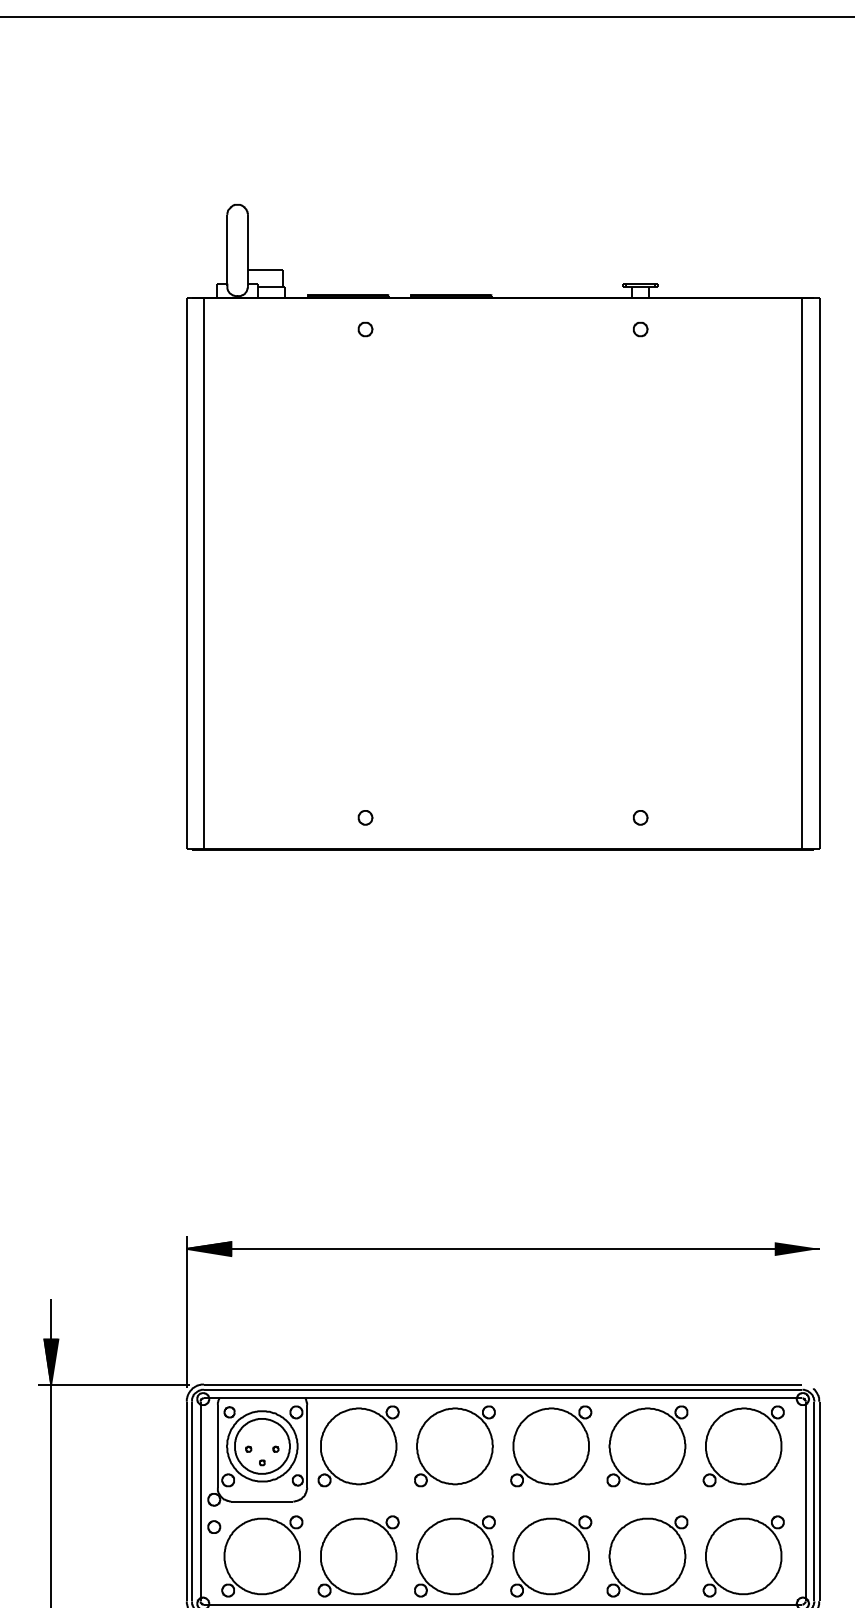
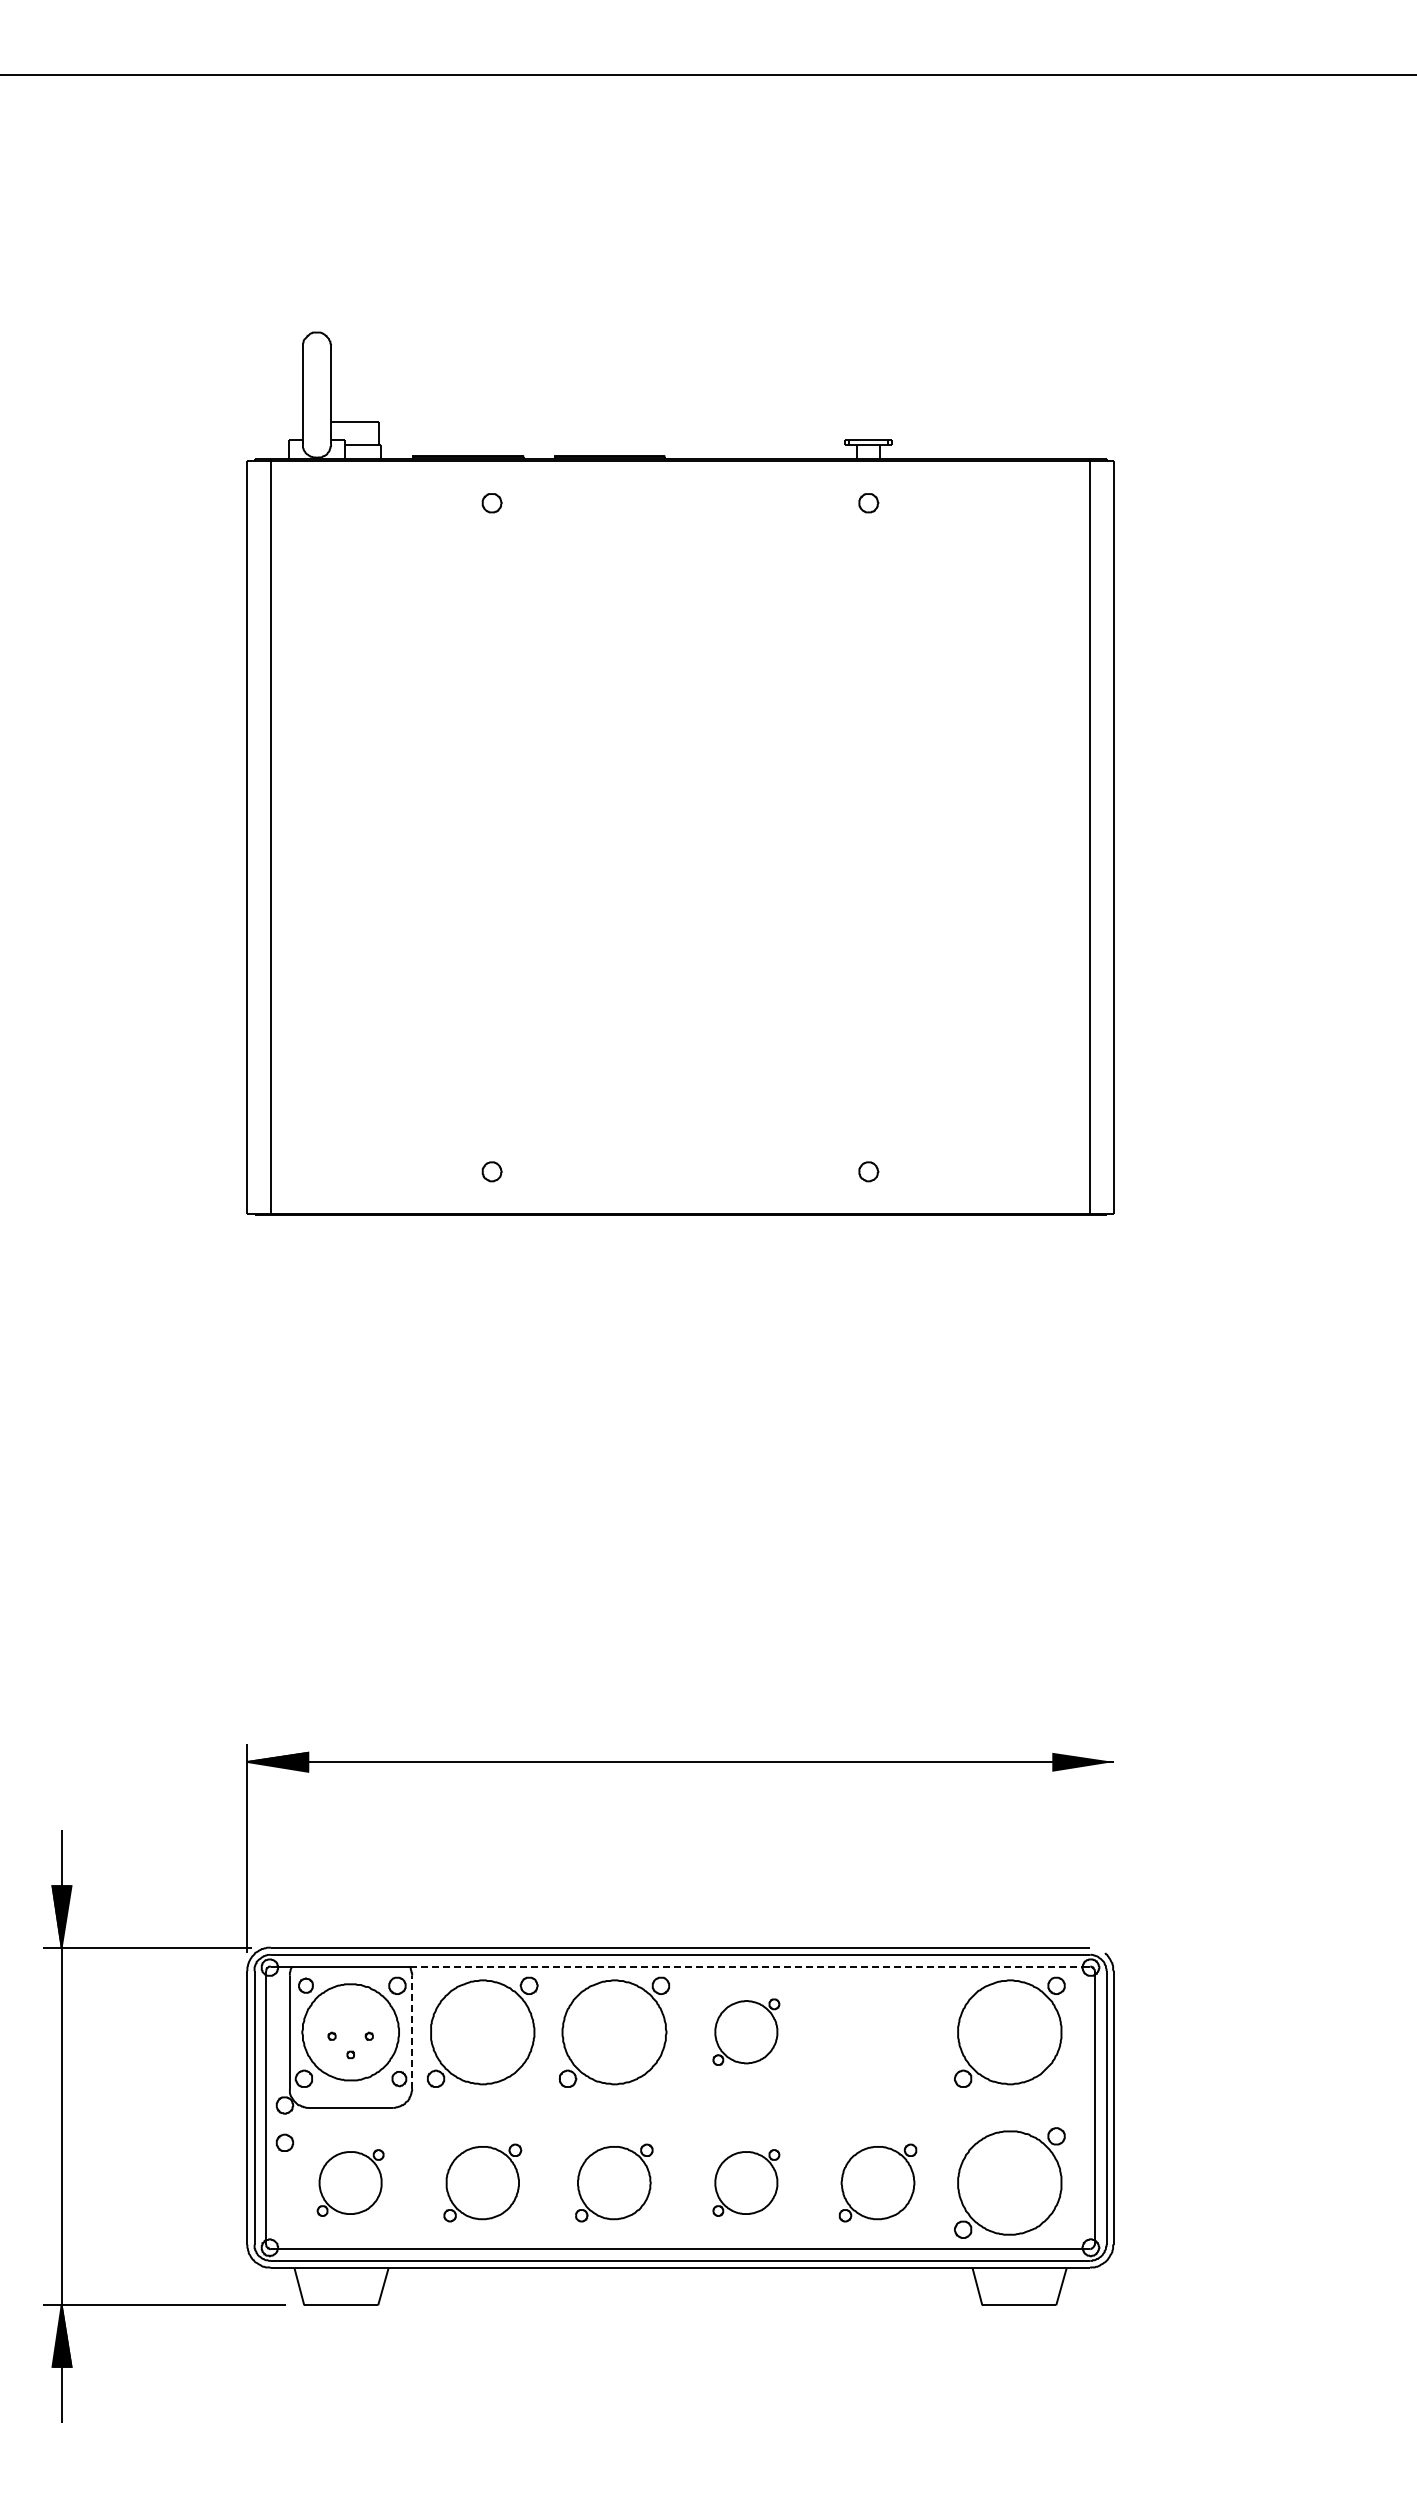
line: (551, 1398) -> (746, 1966), solid -> dashed
part: (262, 1445) -> (350, 2031), removed
part: (551, 1445) -> (746, 2031), size x0.6
part: (647, 1445) -> (877, 2031), removed
line: (307, 1446) -> (412, 2032), solid -> dashed
part: (262, 1556) -> (350, 2182), size x0.6
part: (358, 1556) -> (482, 2182), size x0.7
part: (454, 1556) -> (613, 2182), size x0.7
part: (551, 1556) -> (746, 2182), size x0.6
part: (647, 1556) -> (877, 2182), size x0.7

